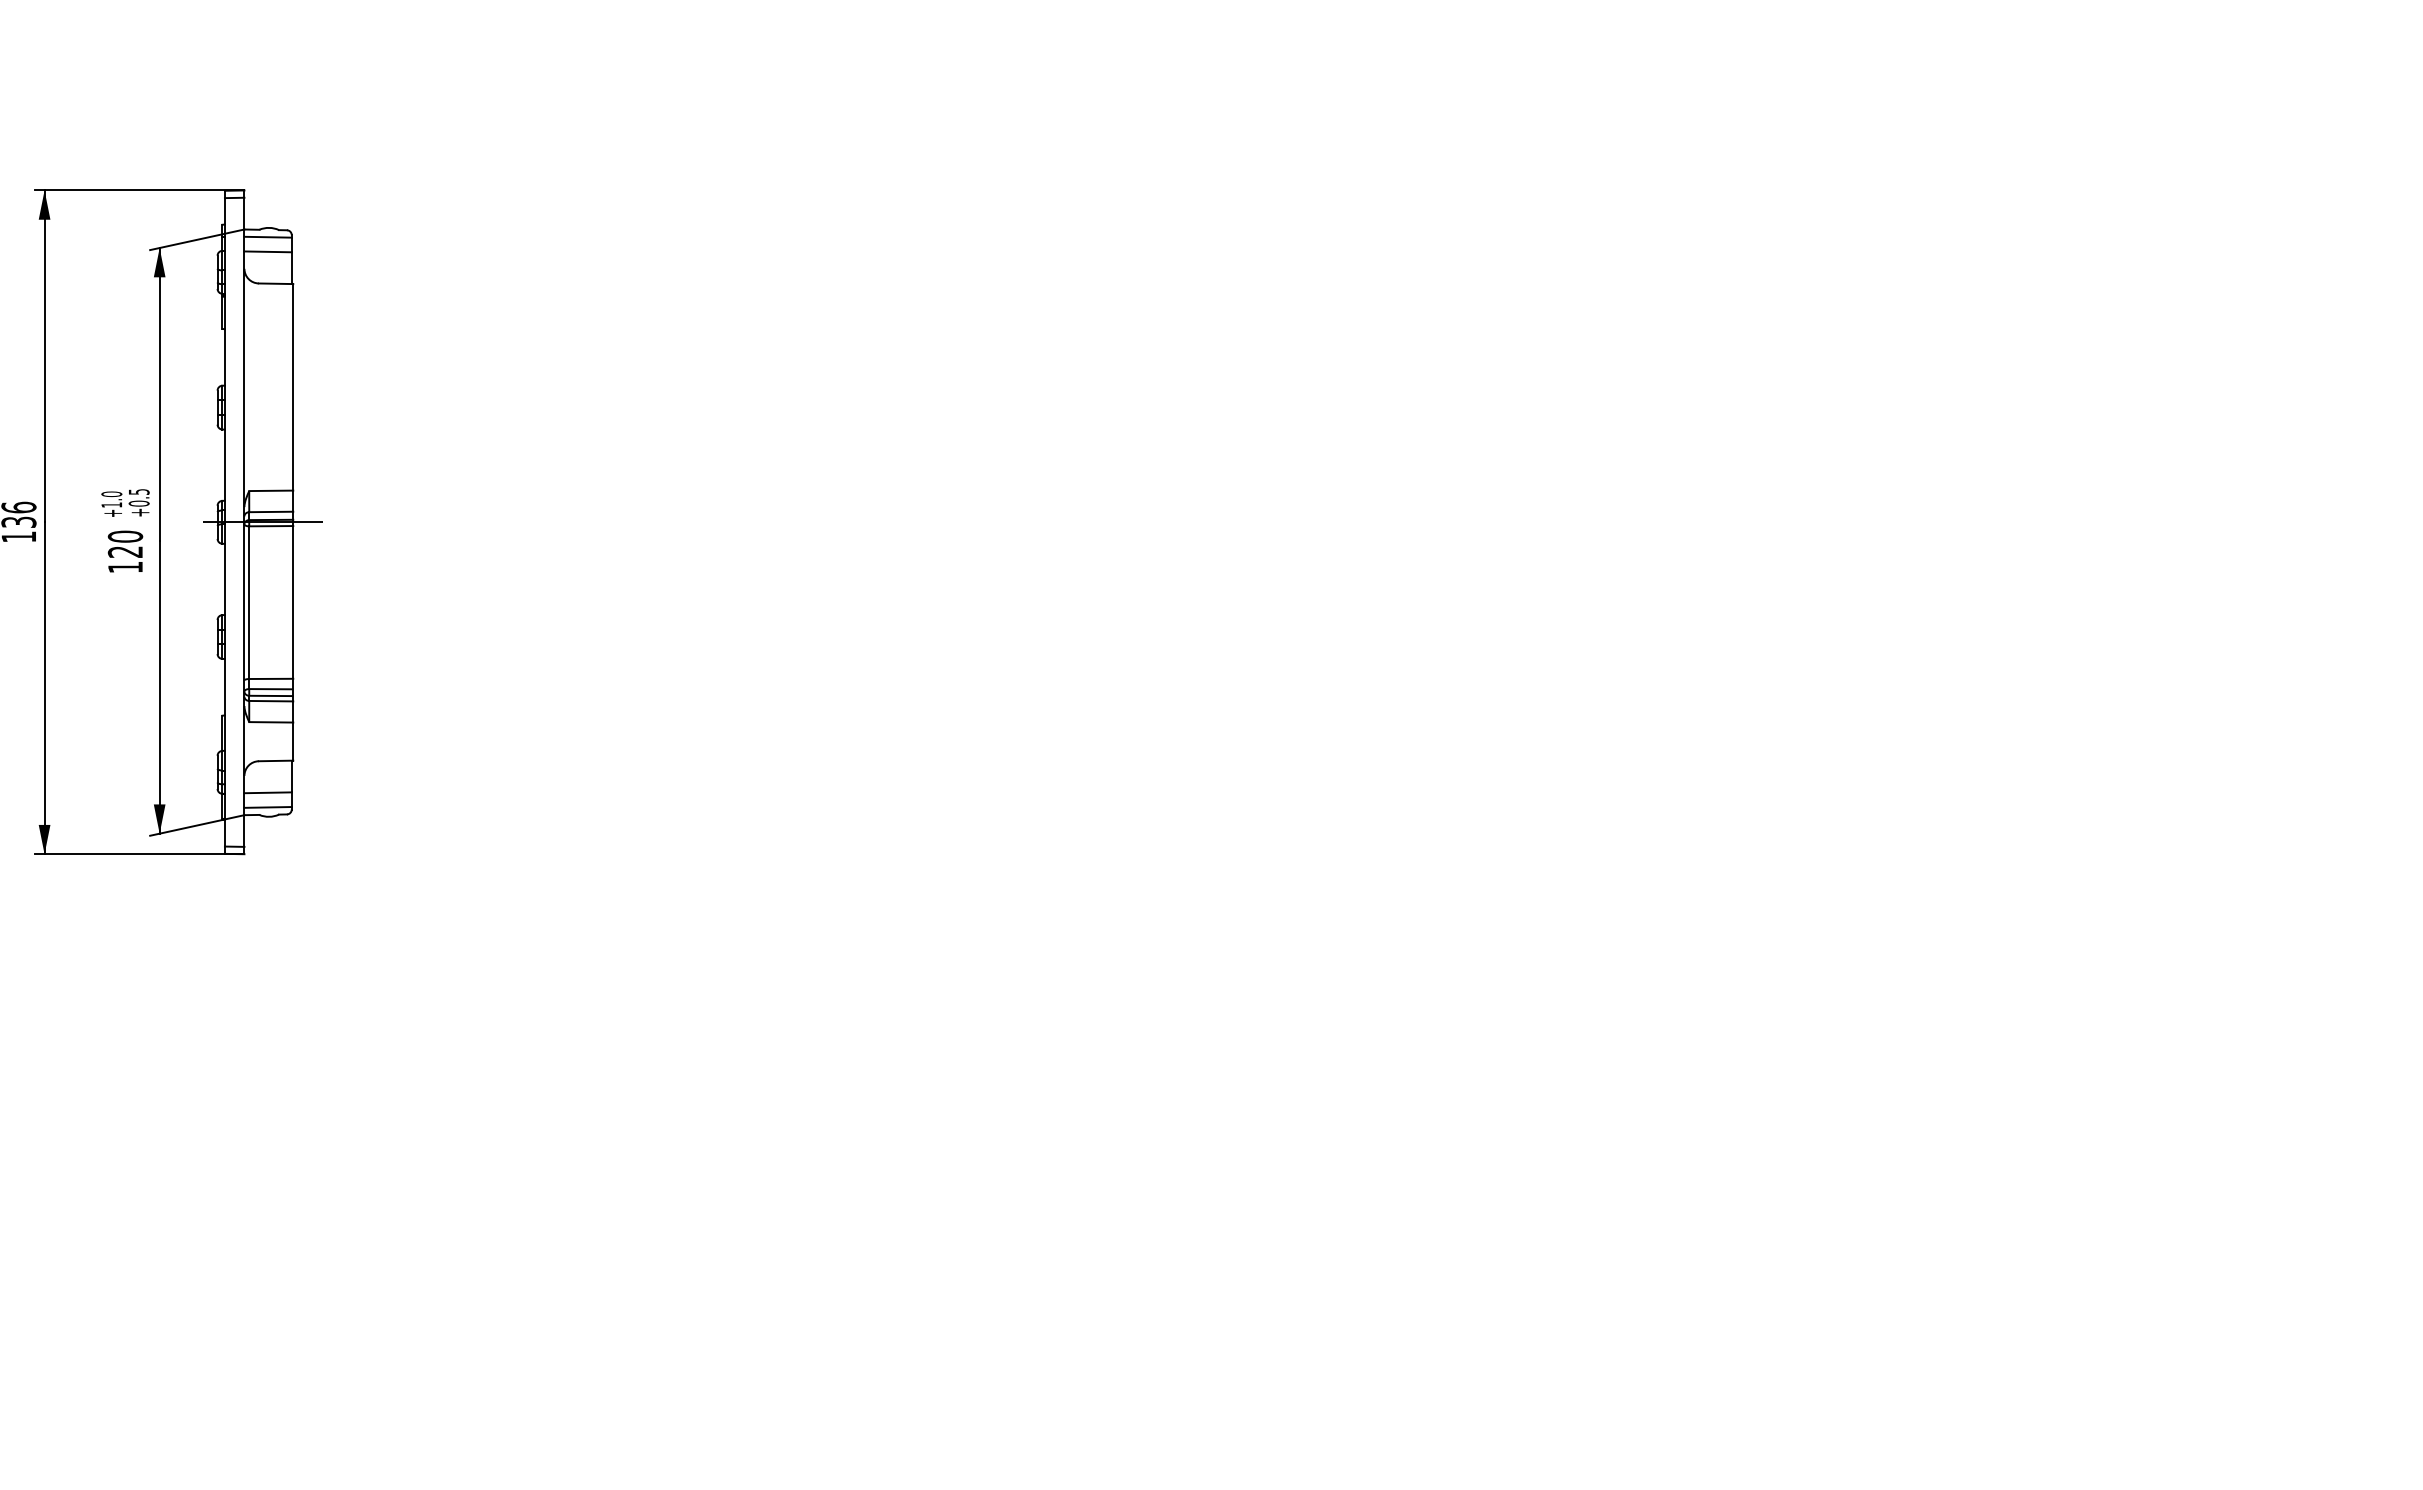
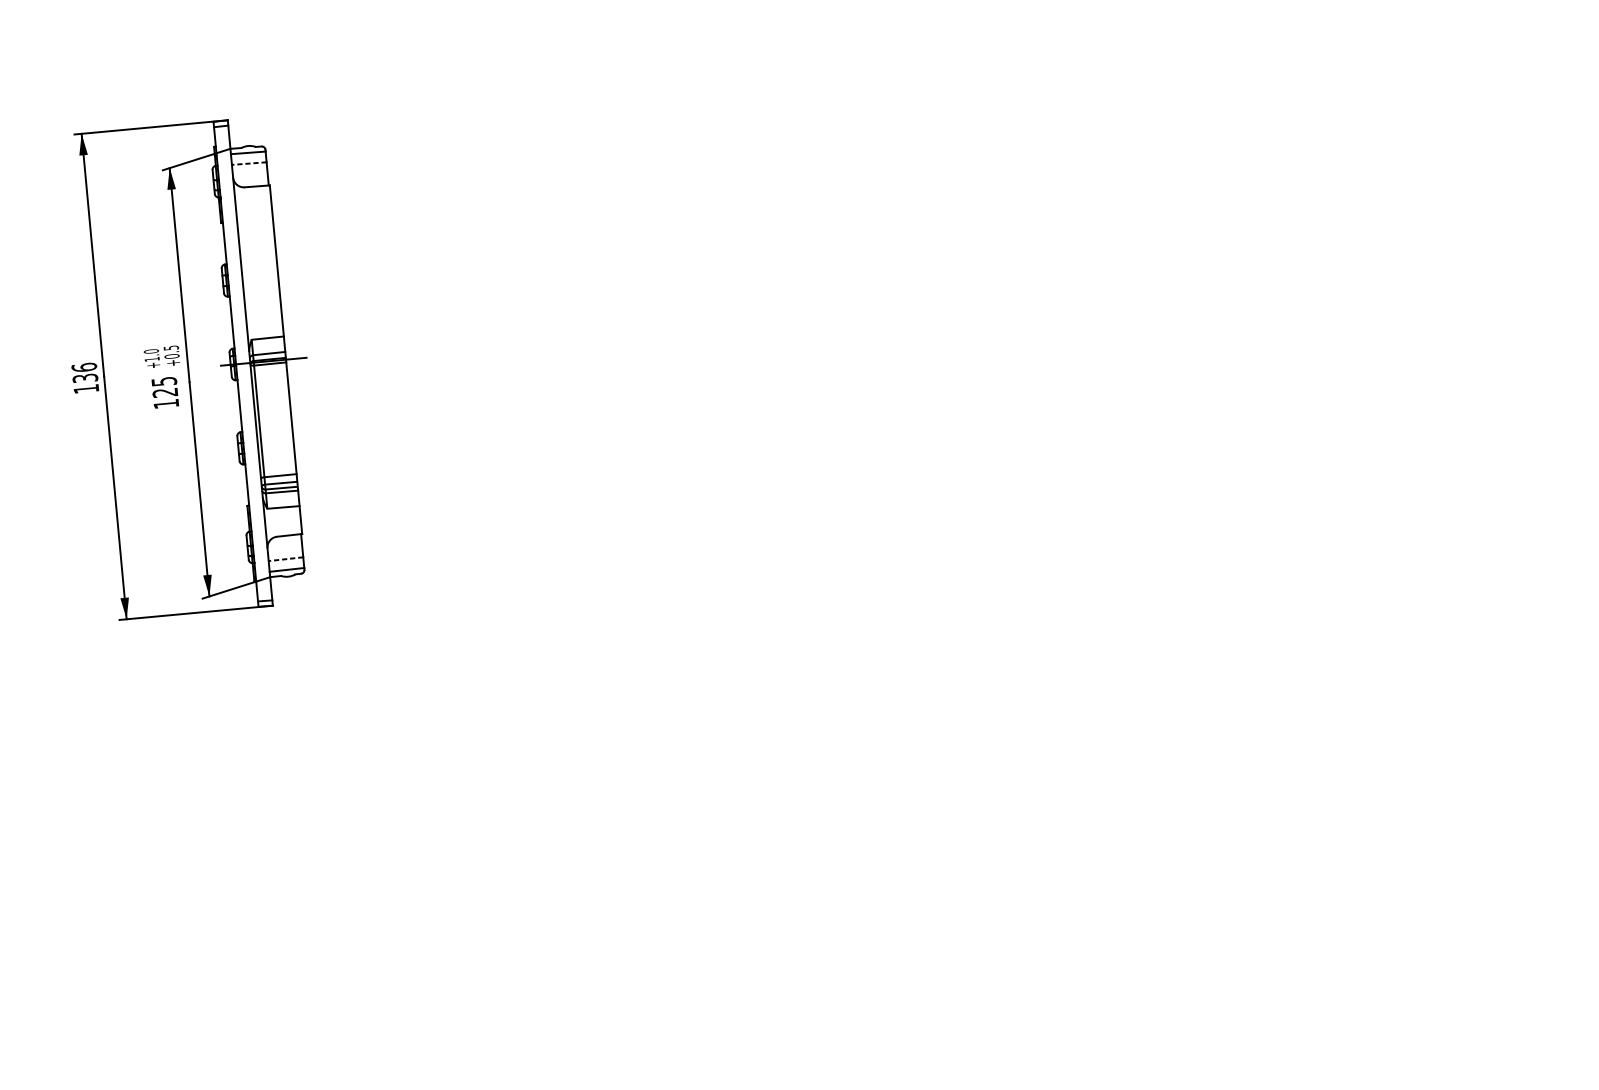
line: (268, 251) -> (249, 163), solid -> dashed
text: (125, 536) -> (164, 381), 120 -> 125
line: (268, 792) -> (286, 558), solid -> dashed

